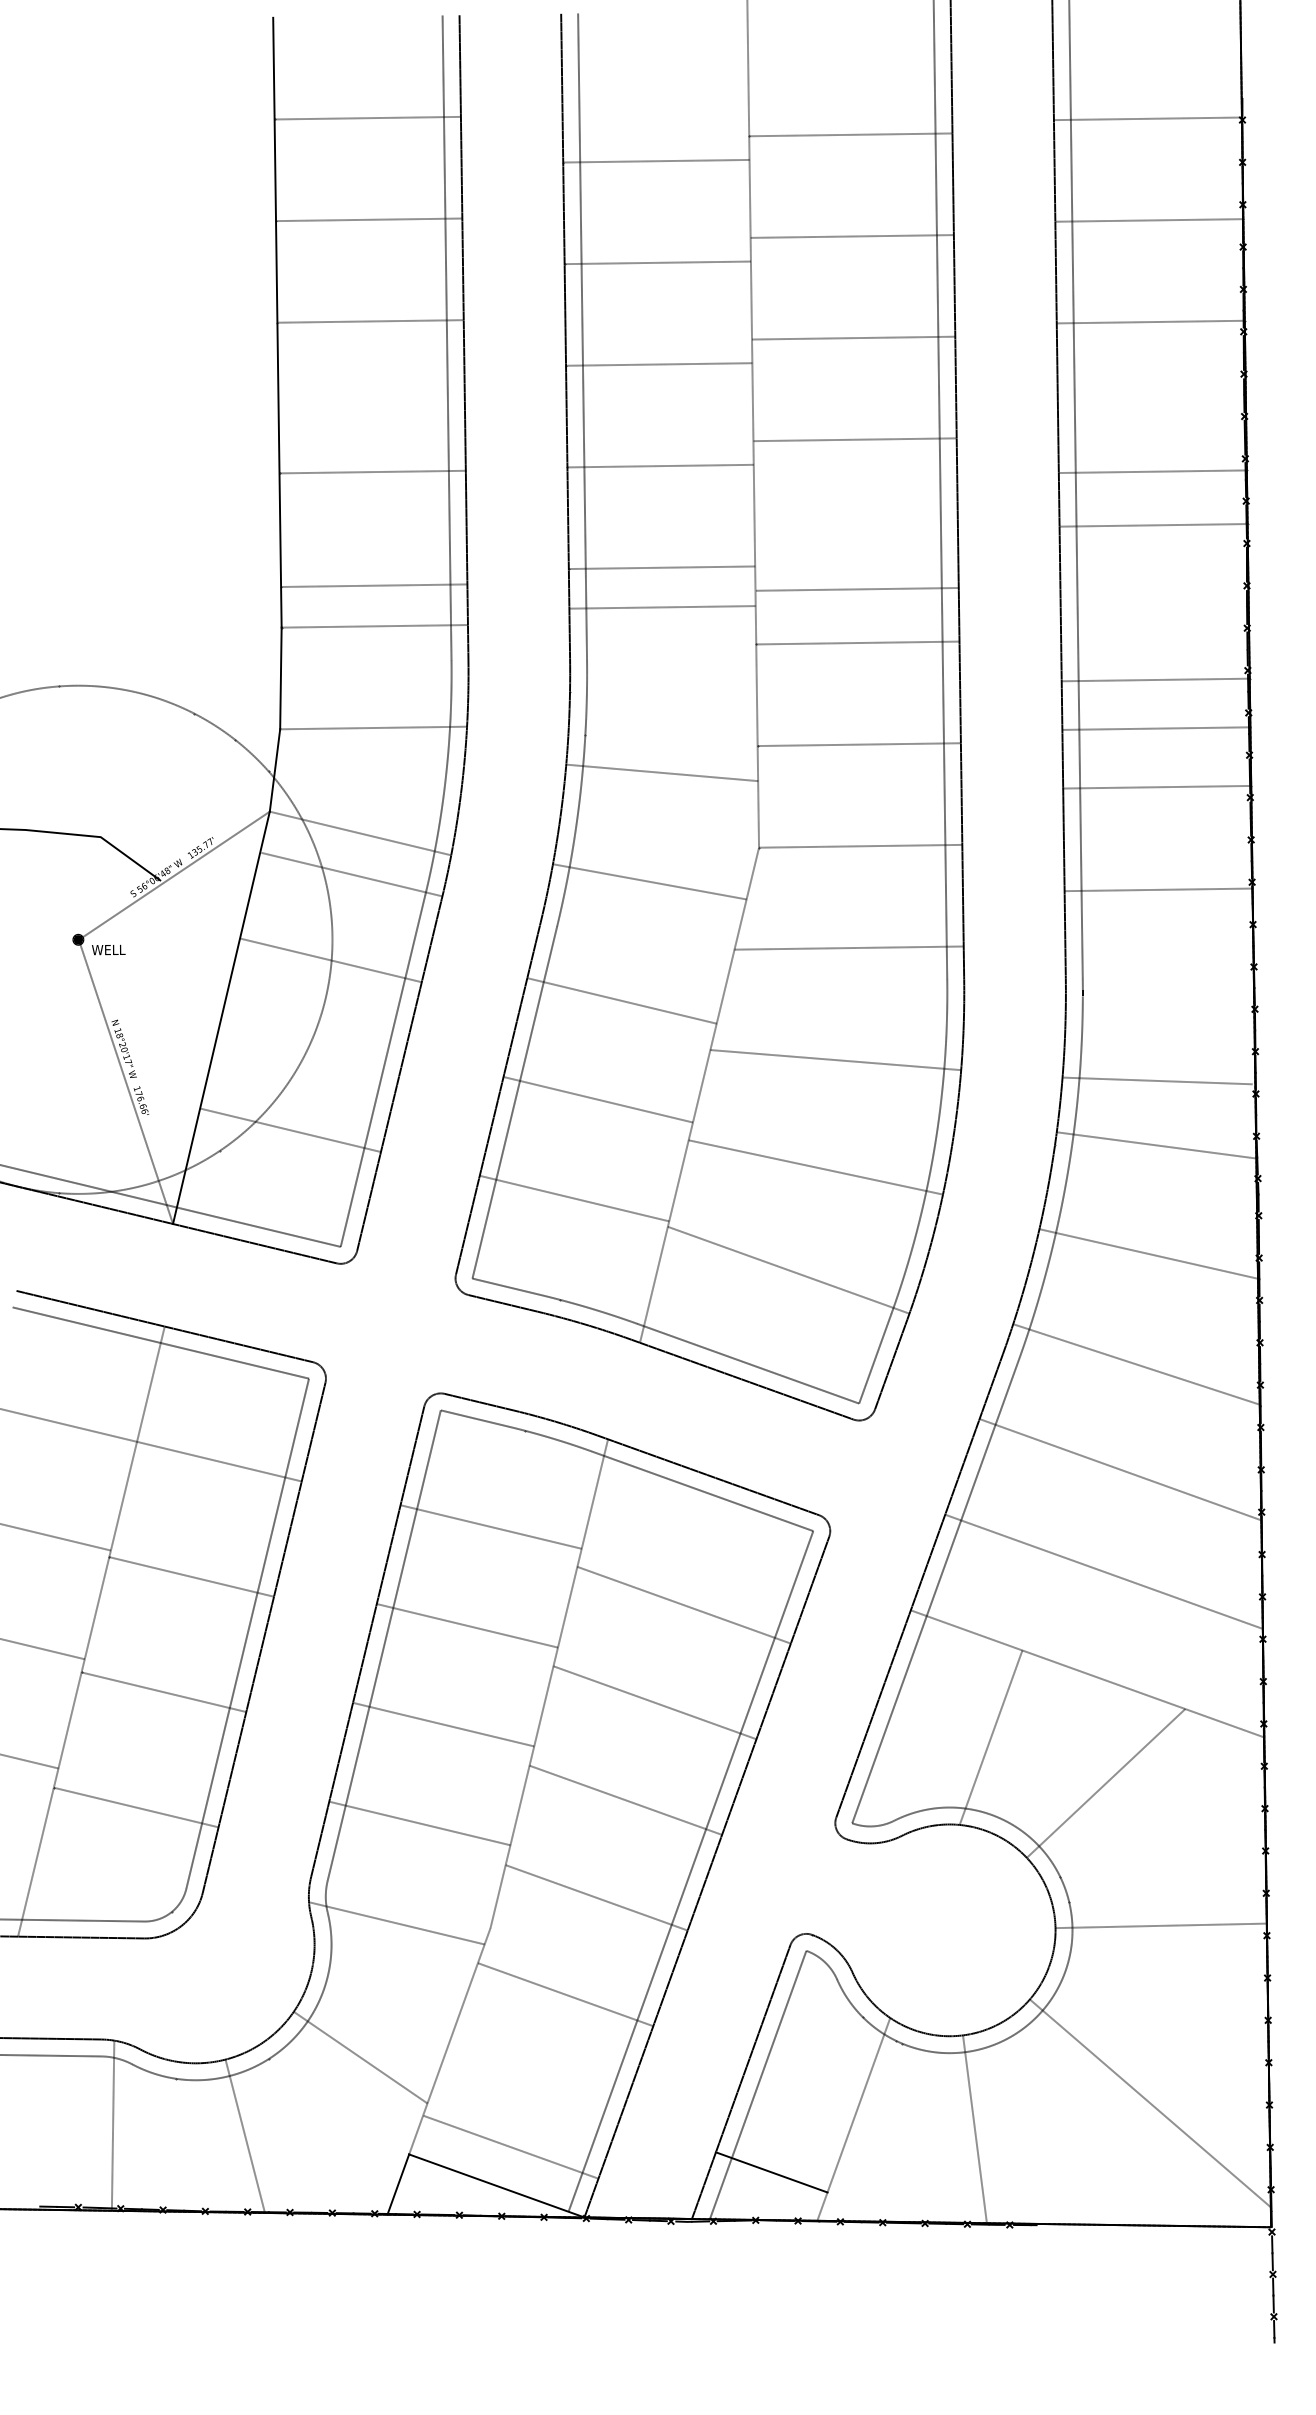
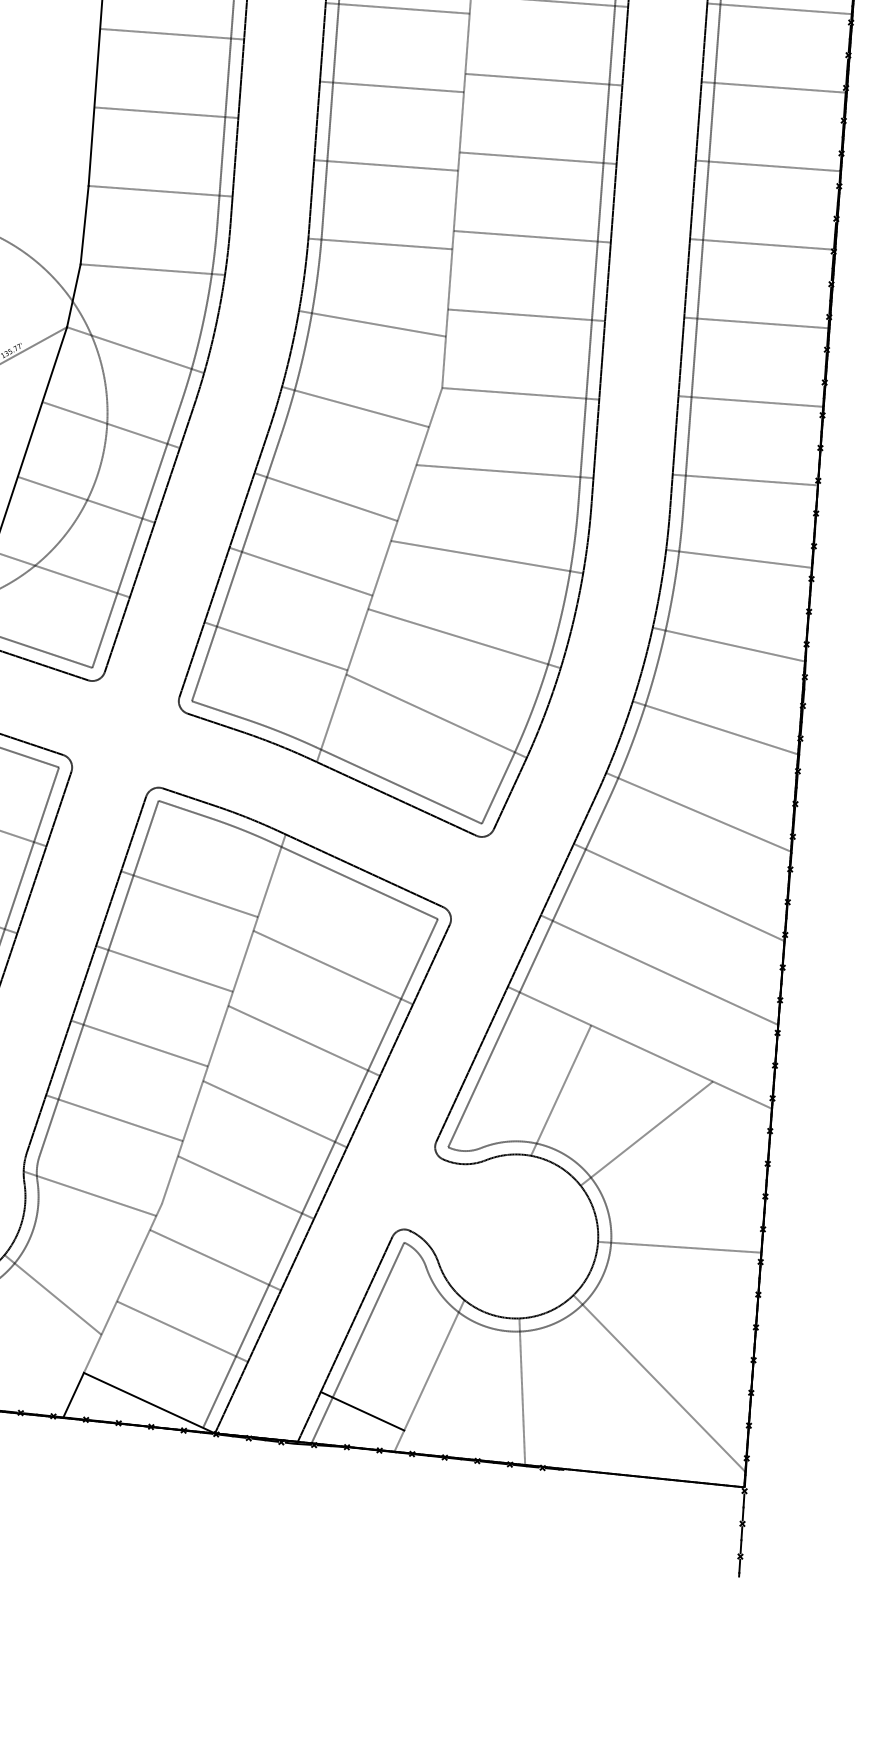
line: (372, 471) -> (171, 33), moved
line: (1153, 471) -> (774, 87), moved
line: (374, 585) -> (166, 112), moved
line: (857, 588) -> (538, 157), moved
line: (662, 607) -> (380, 244), moved
line: (1155, 679) -> (762, 244), moved
line: (1156, 786) -> (750, 400), moved
line: (351, 874) -> (111, 425), moved
line: (1158, 889) -> (745, 479), moved
line: (330, 960) -> (85, 499), moved
line: (1157, 1080) -> (738, 558), moved
line: (510, 2146) -> (181, 1330), moved

